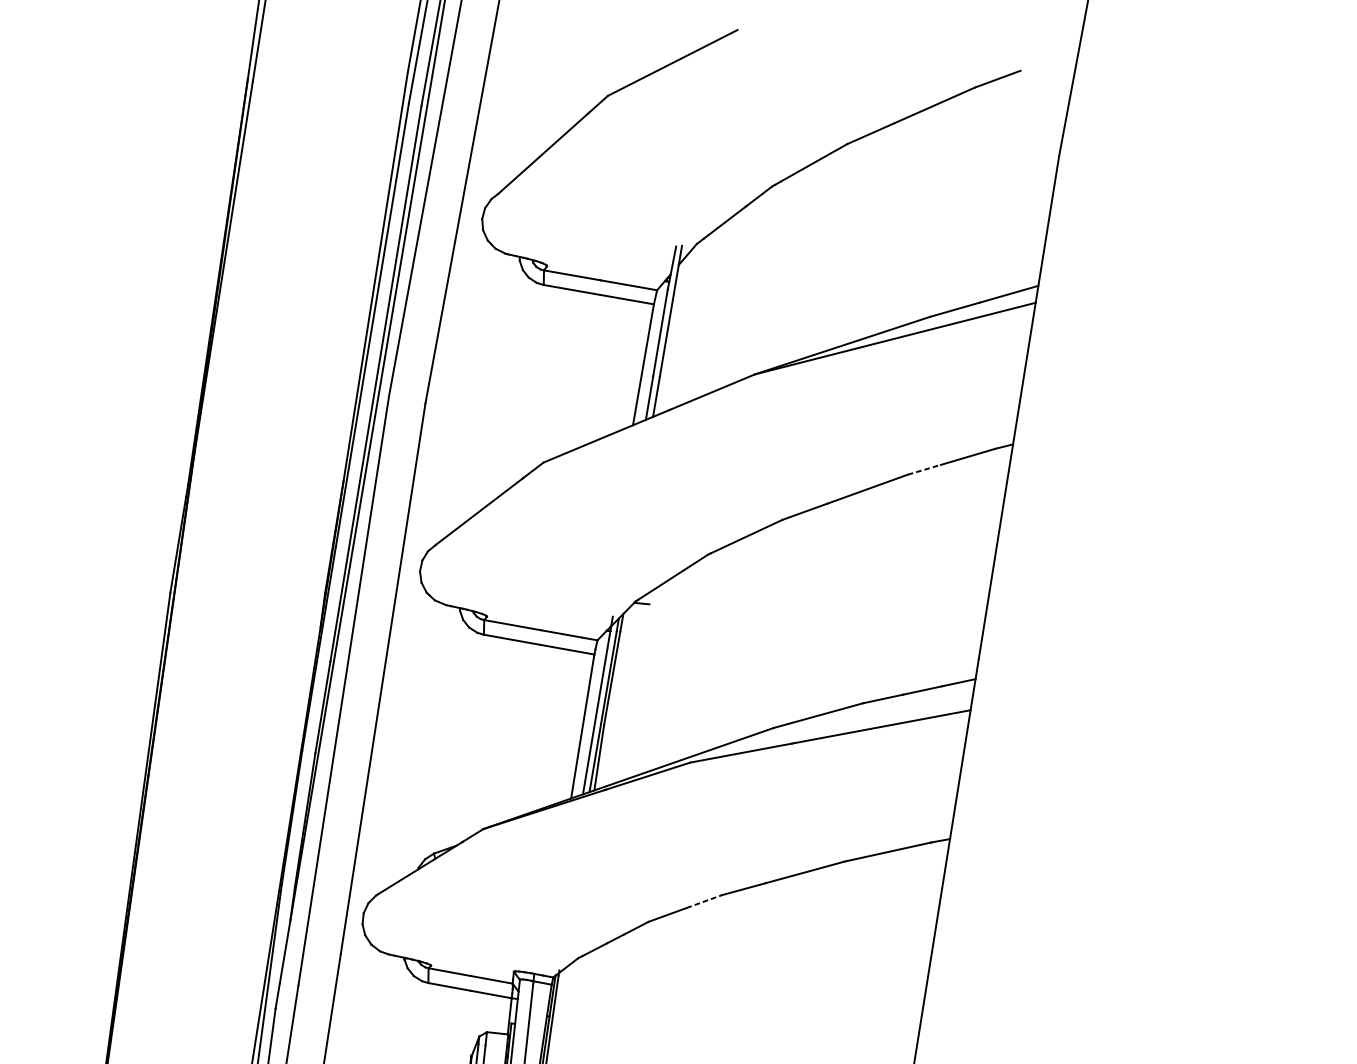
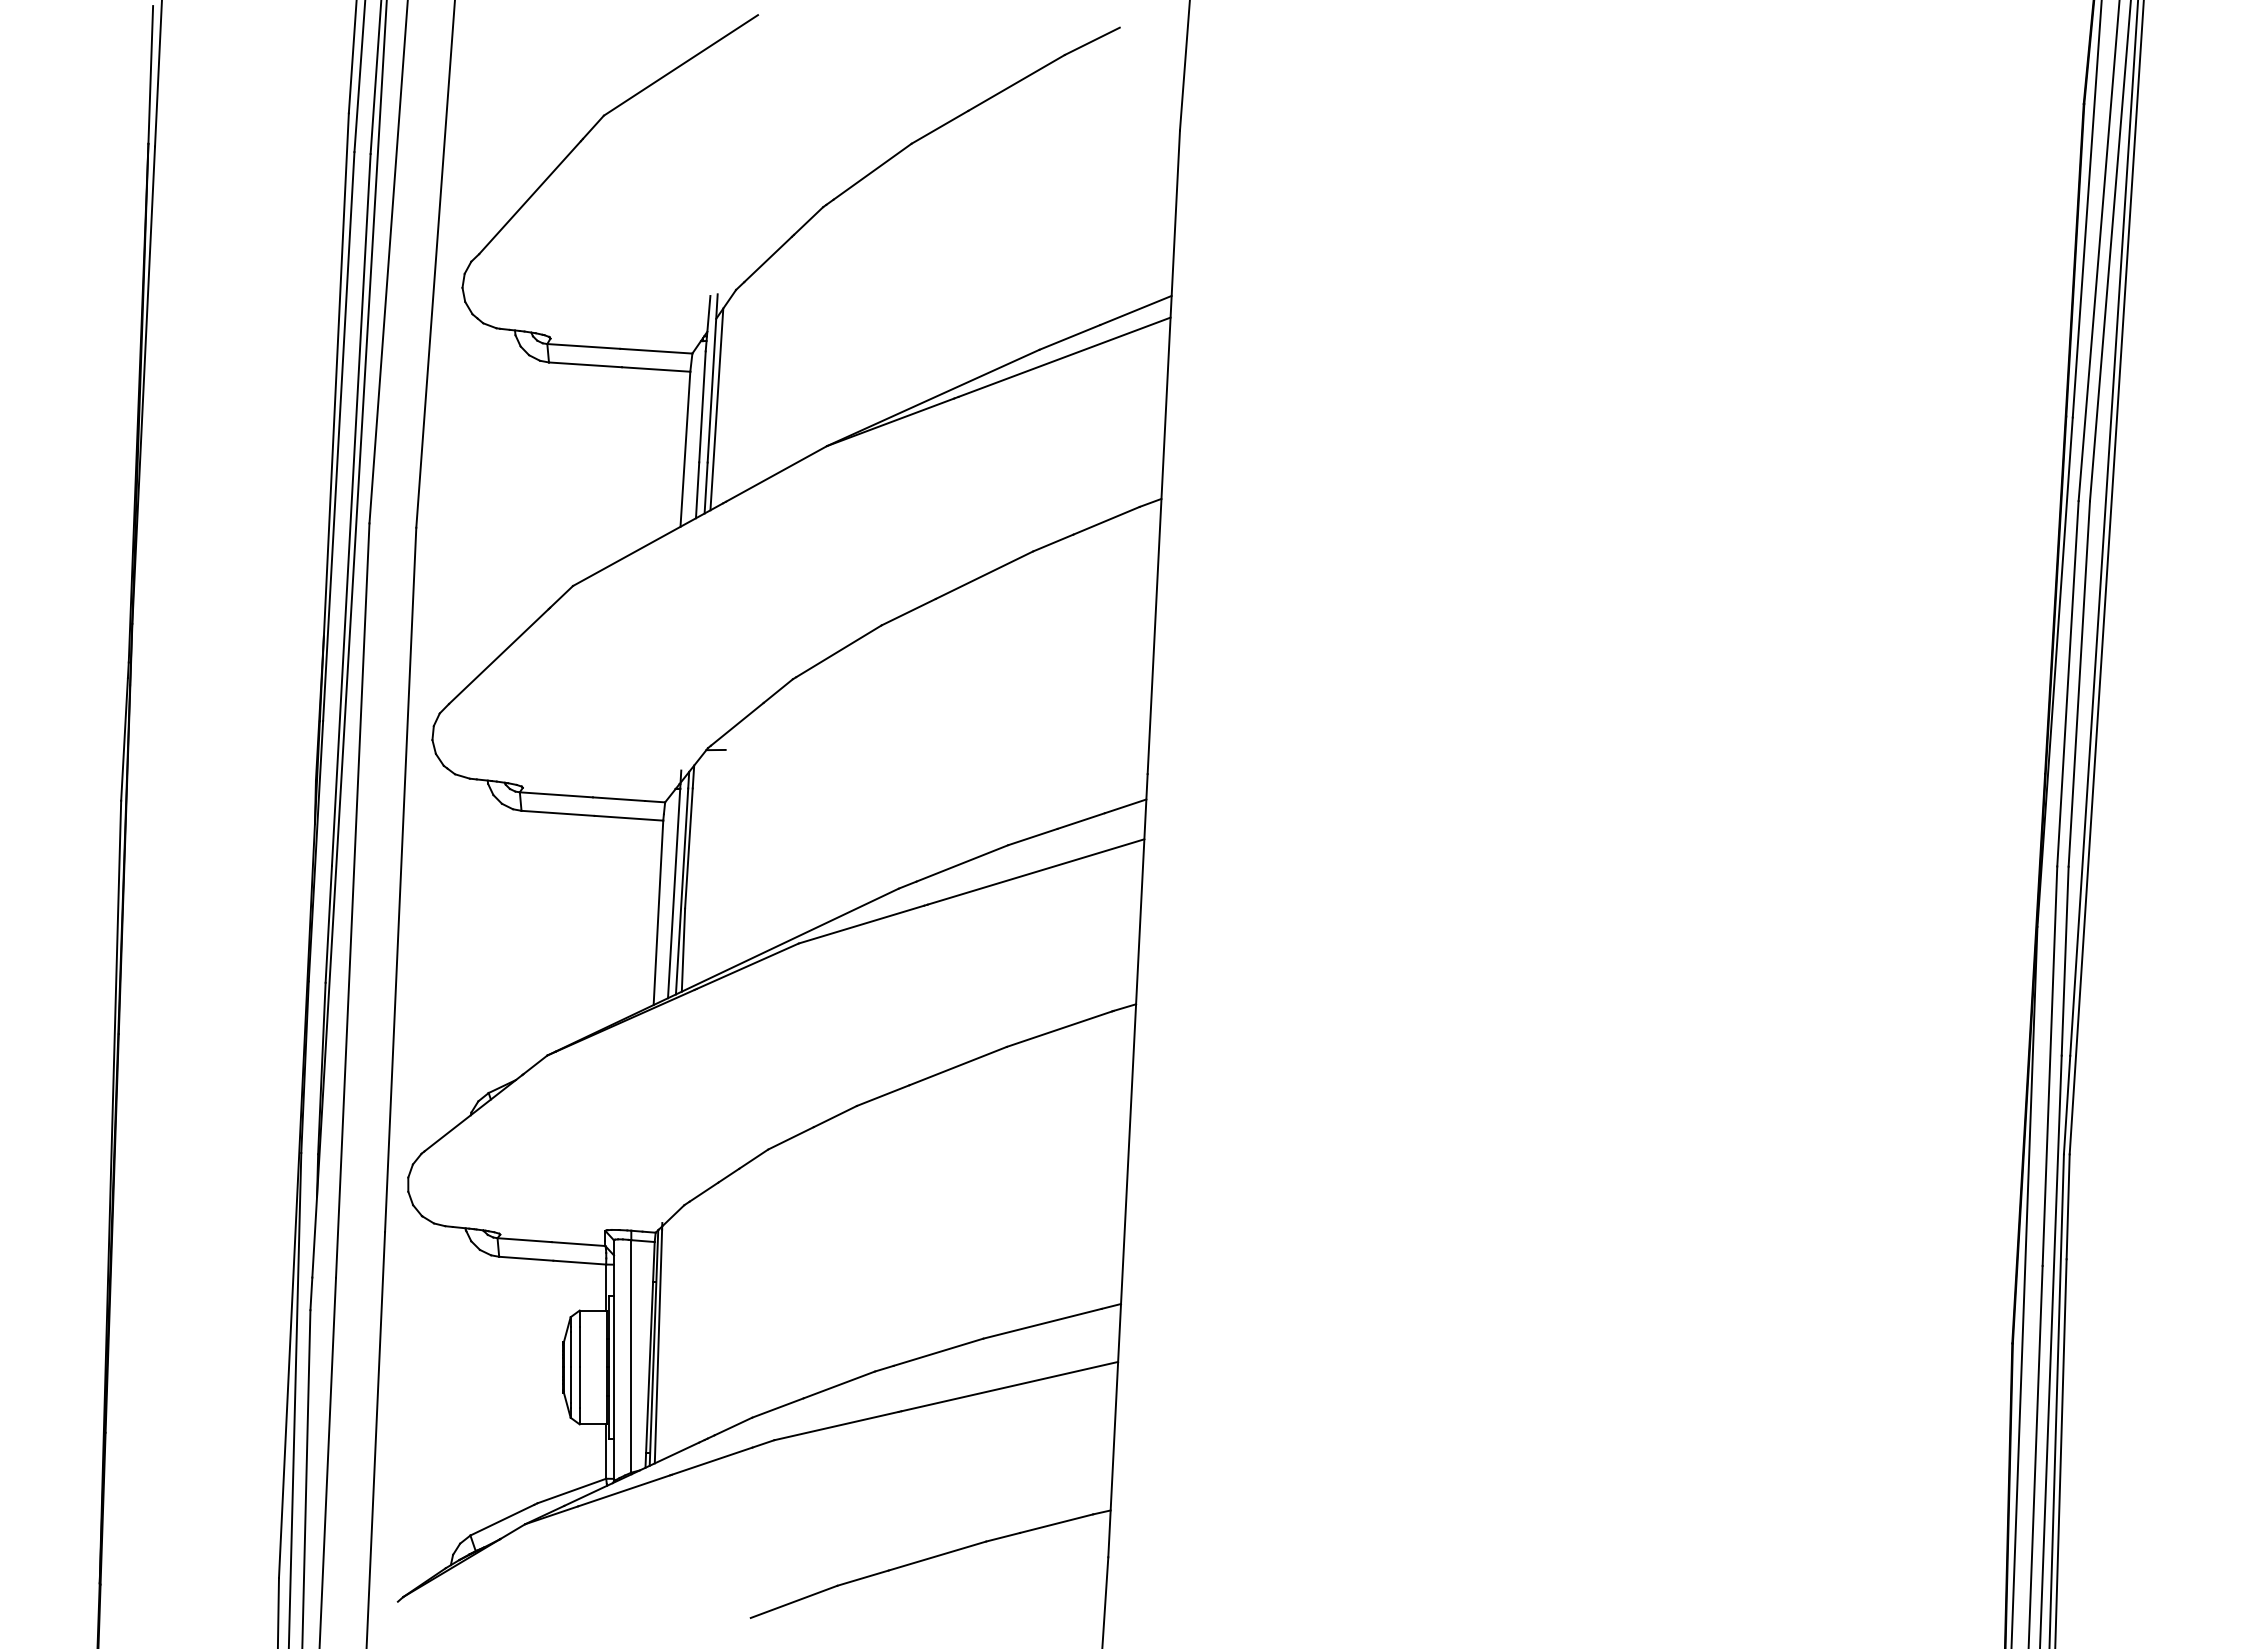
line: (671, 336) -> (716, 409), added
line: (924, 470) -> (1053, 543), dashed -> solid
line: (704, 901) -> (835, 1116), dashed -> solid

